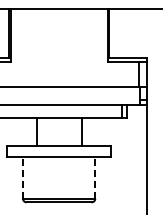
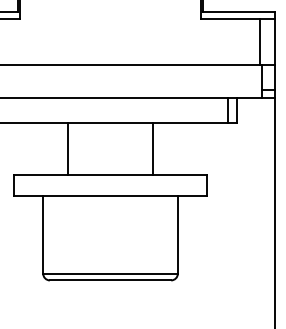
line: (23, 177) -> (44, 234), dashed -> solid
line: (95, 177) -> (178, 234), dashed -> solid

